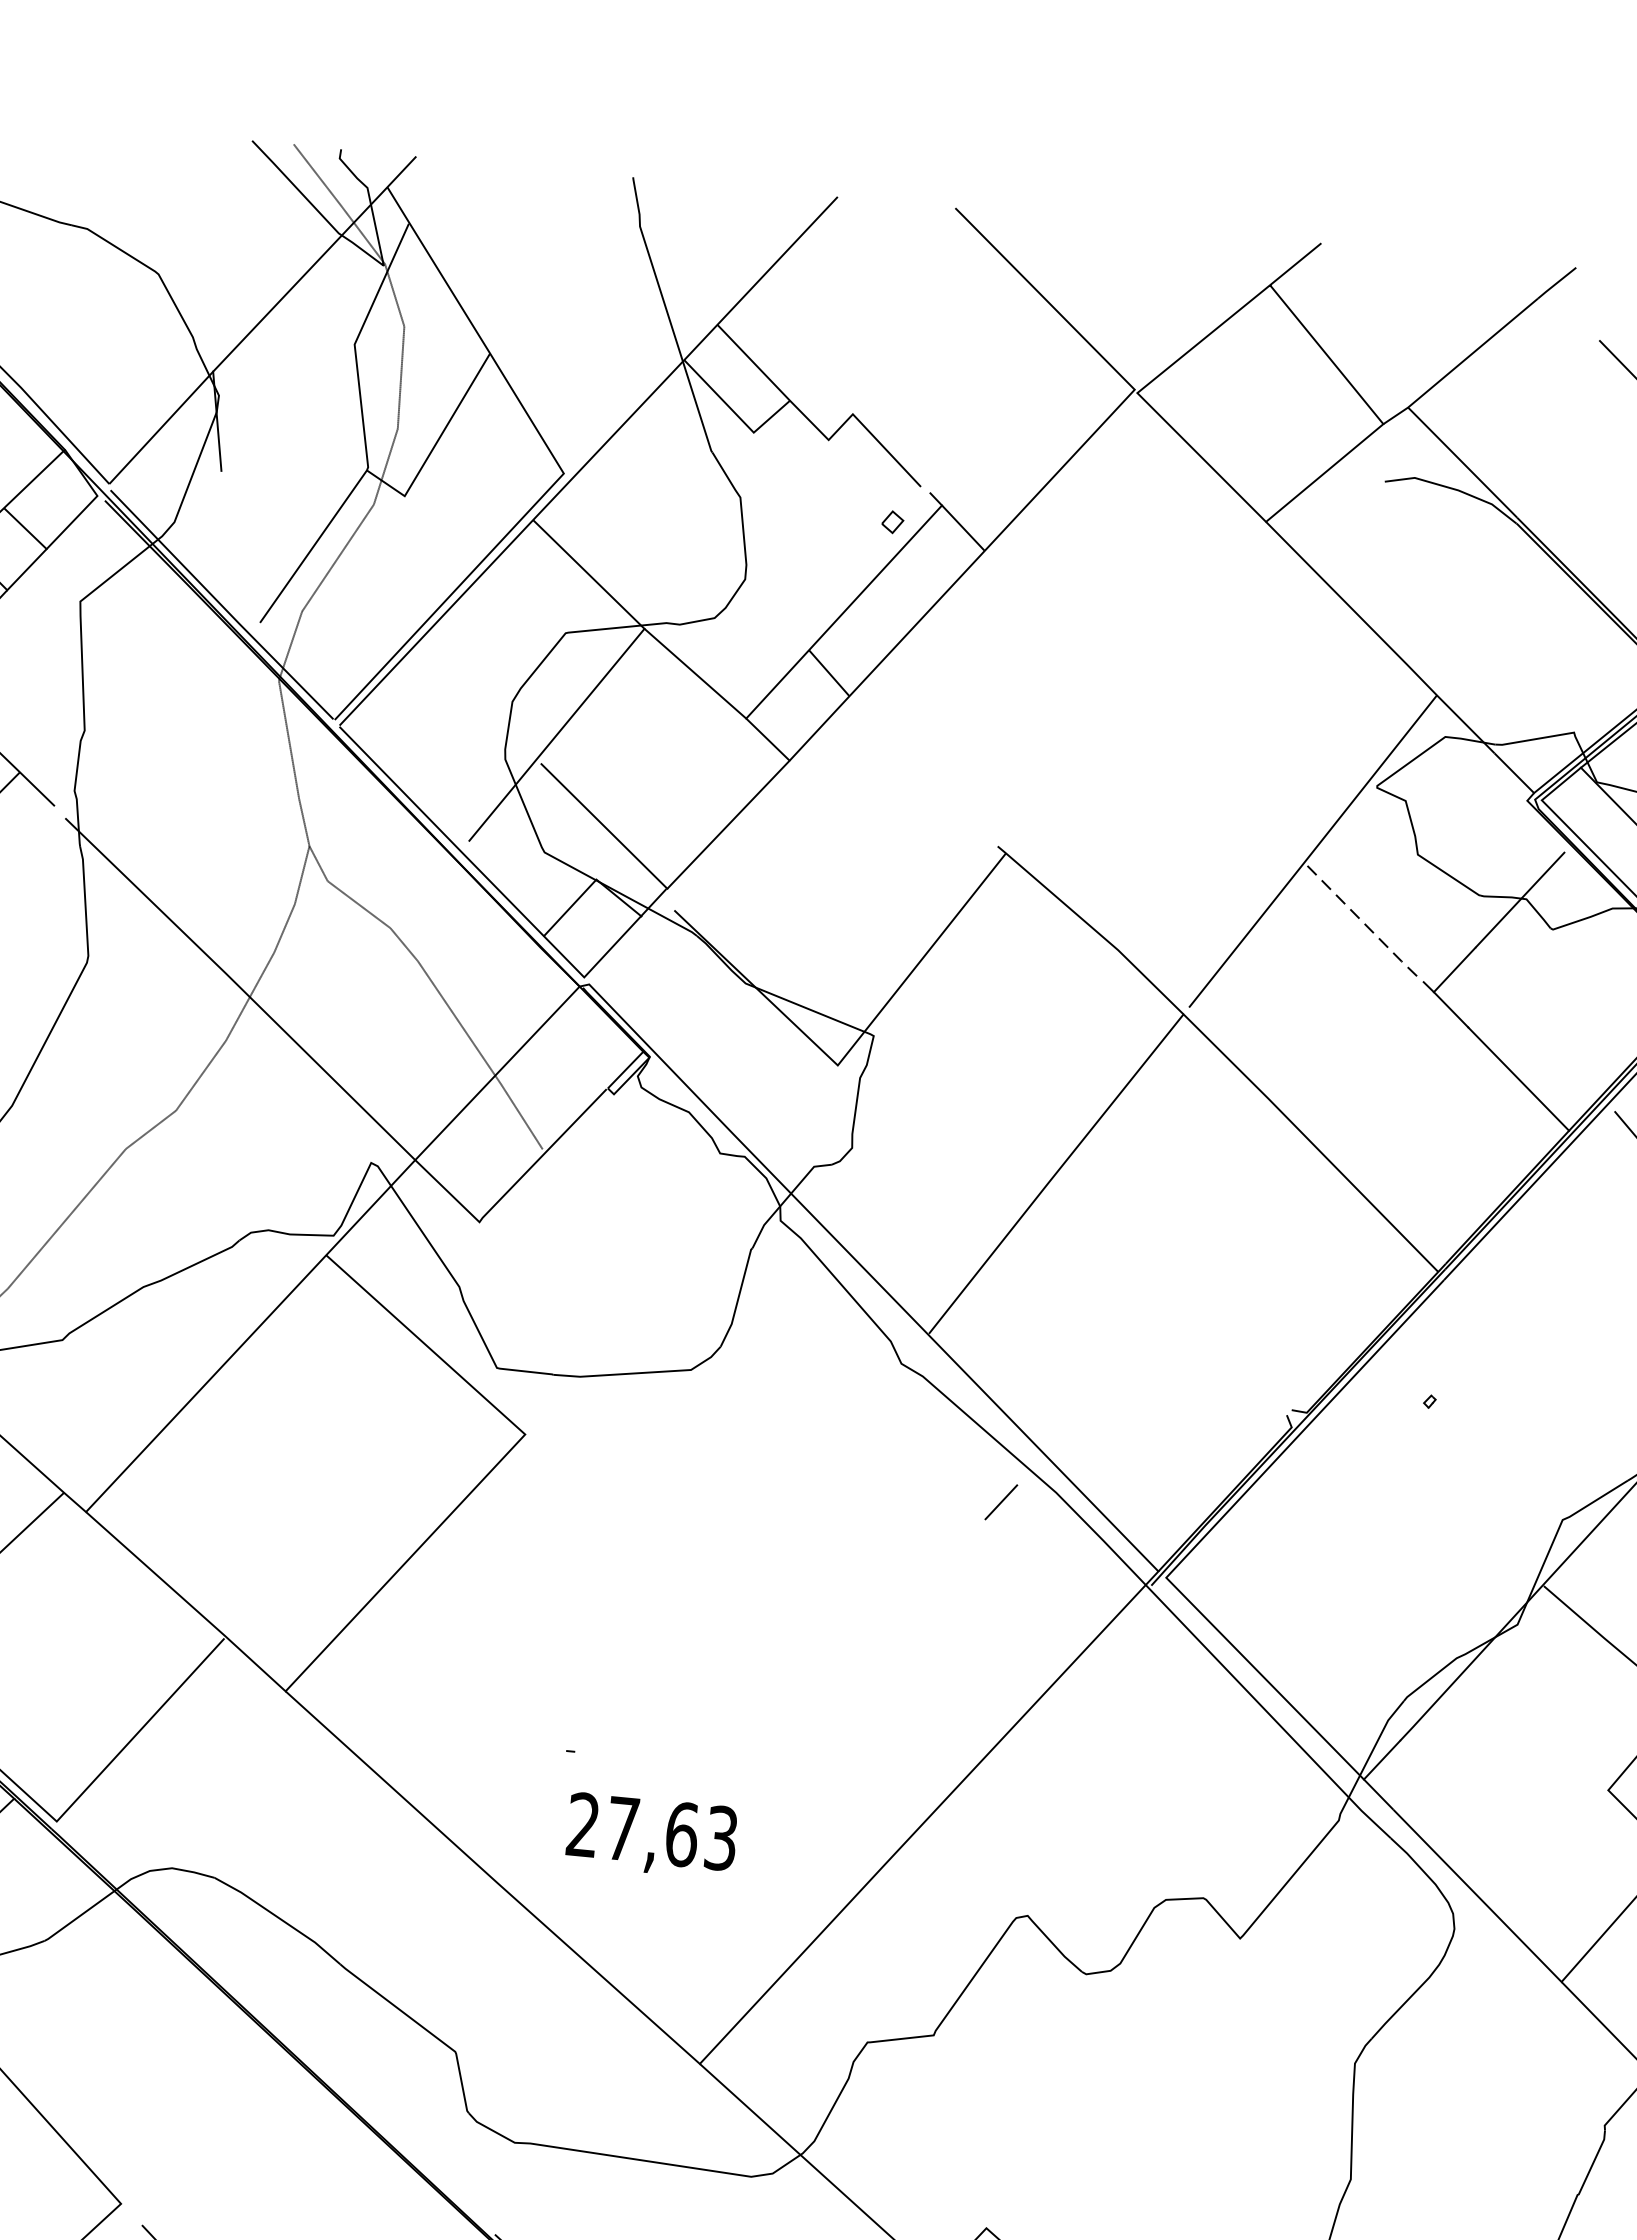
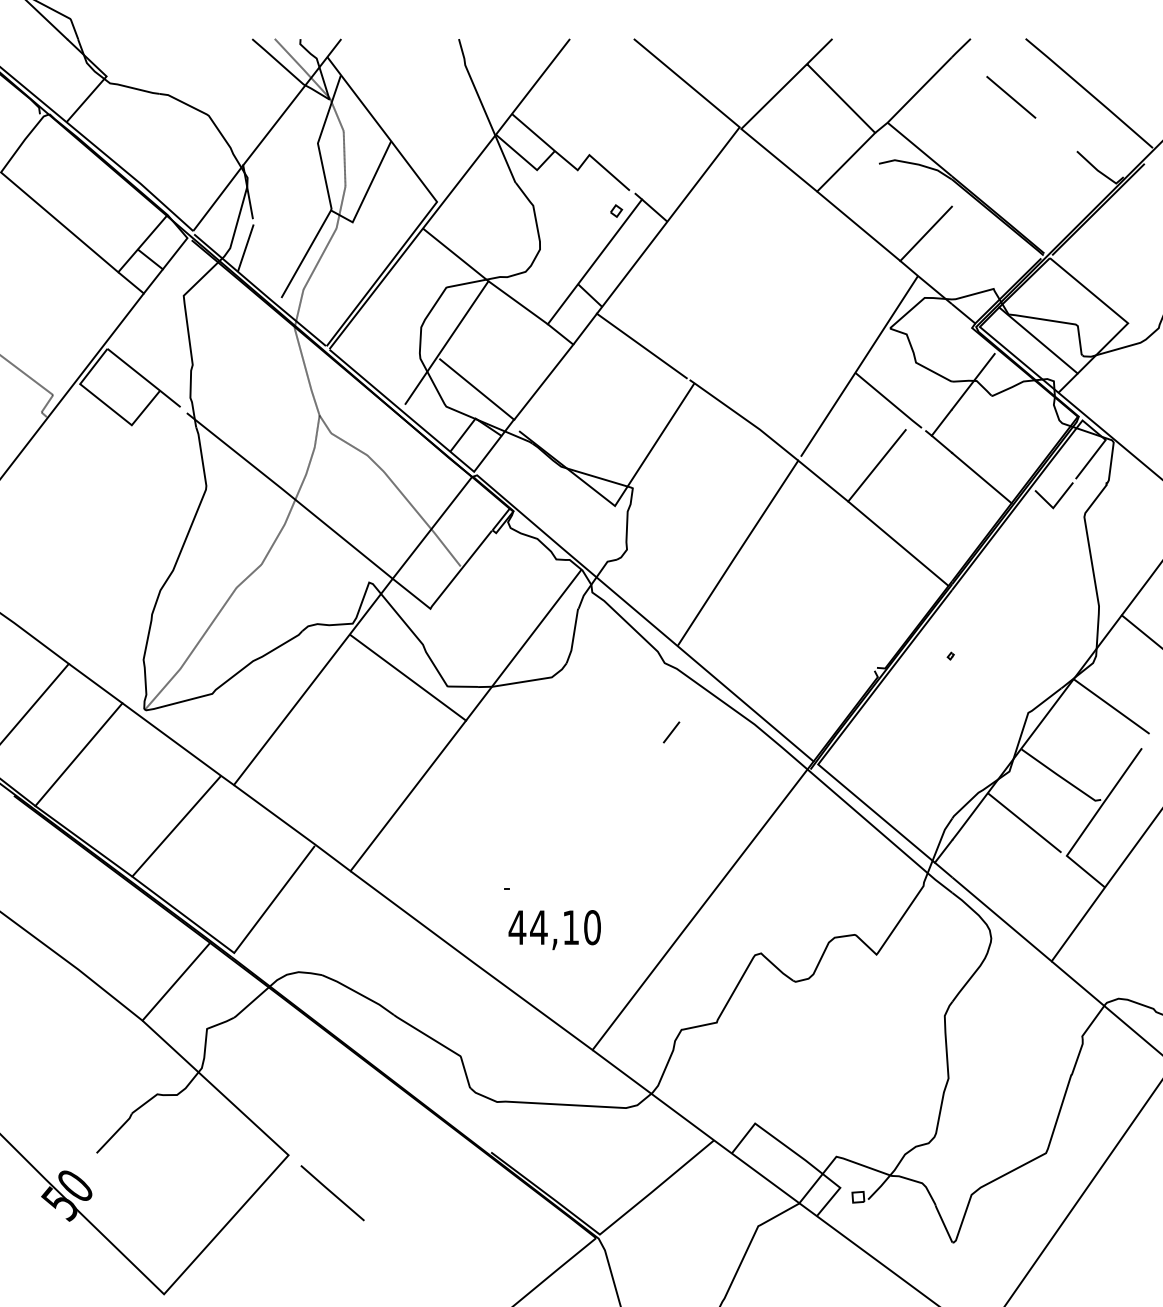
line: (202, 525) -> (245, 248), added
line: (1458, 618) -> (925, 233), added
line: (915, 774) -> (641, 345), added
line: (1362, 921) -> (889, 401), dashed -> solid
line: (1326, 1037) -> (876, 465), added
line: (644, 1306) -> (523, 645), added
line: (1001, 1502) -> (671, 732), moved
line: (1536, 1721) -> (1024, 822), added
text: (651, 1831) -> (554, 927), 27,63 -> 44,10

